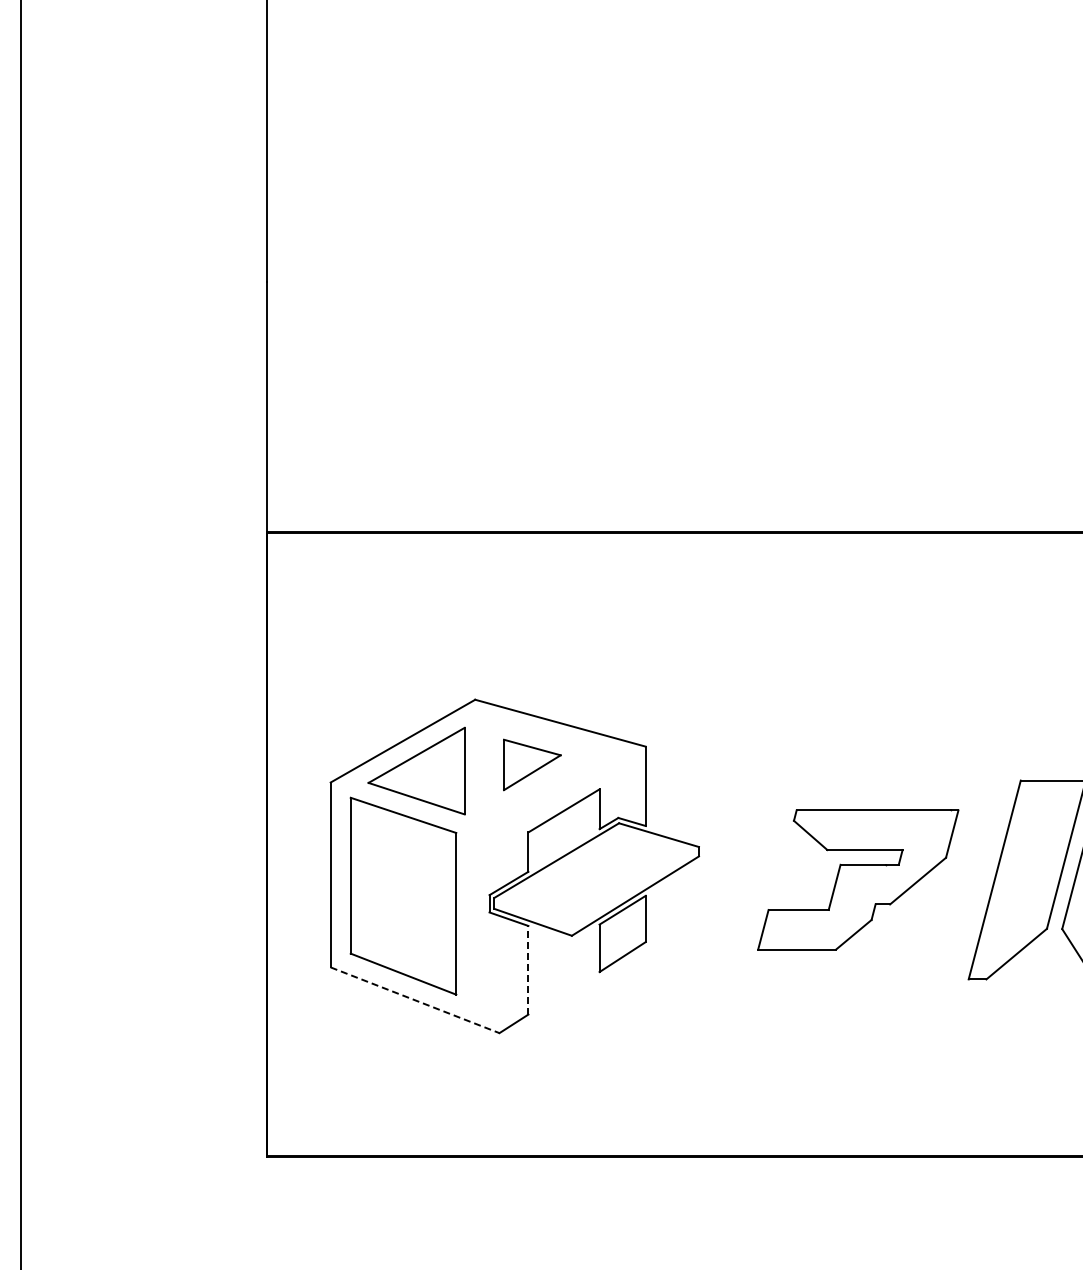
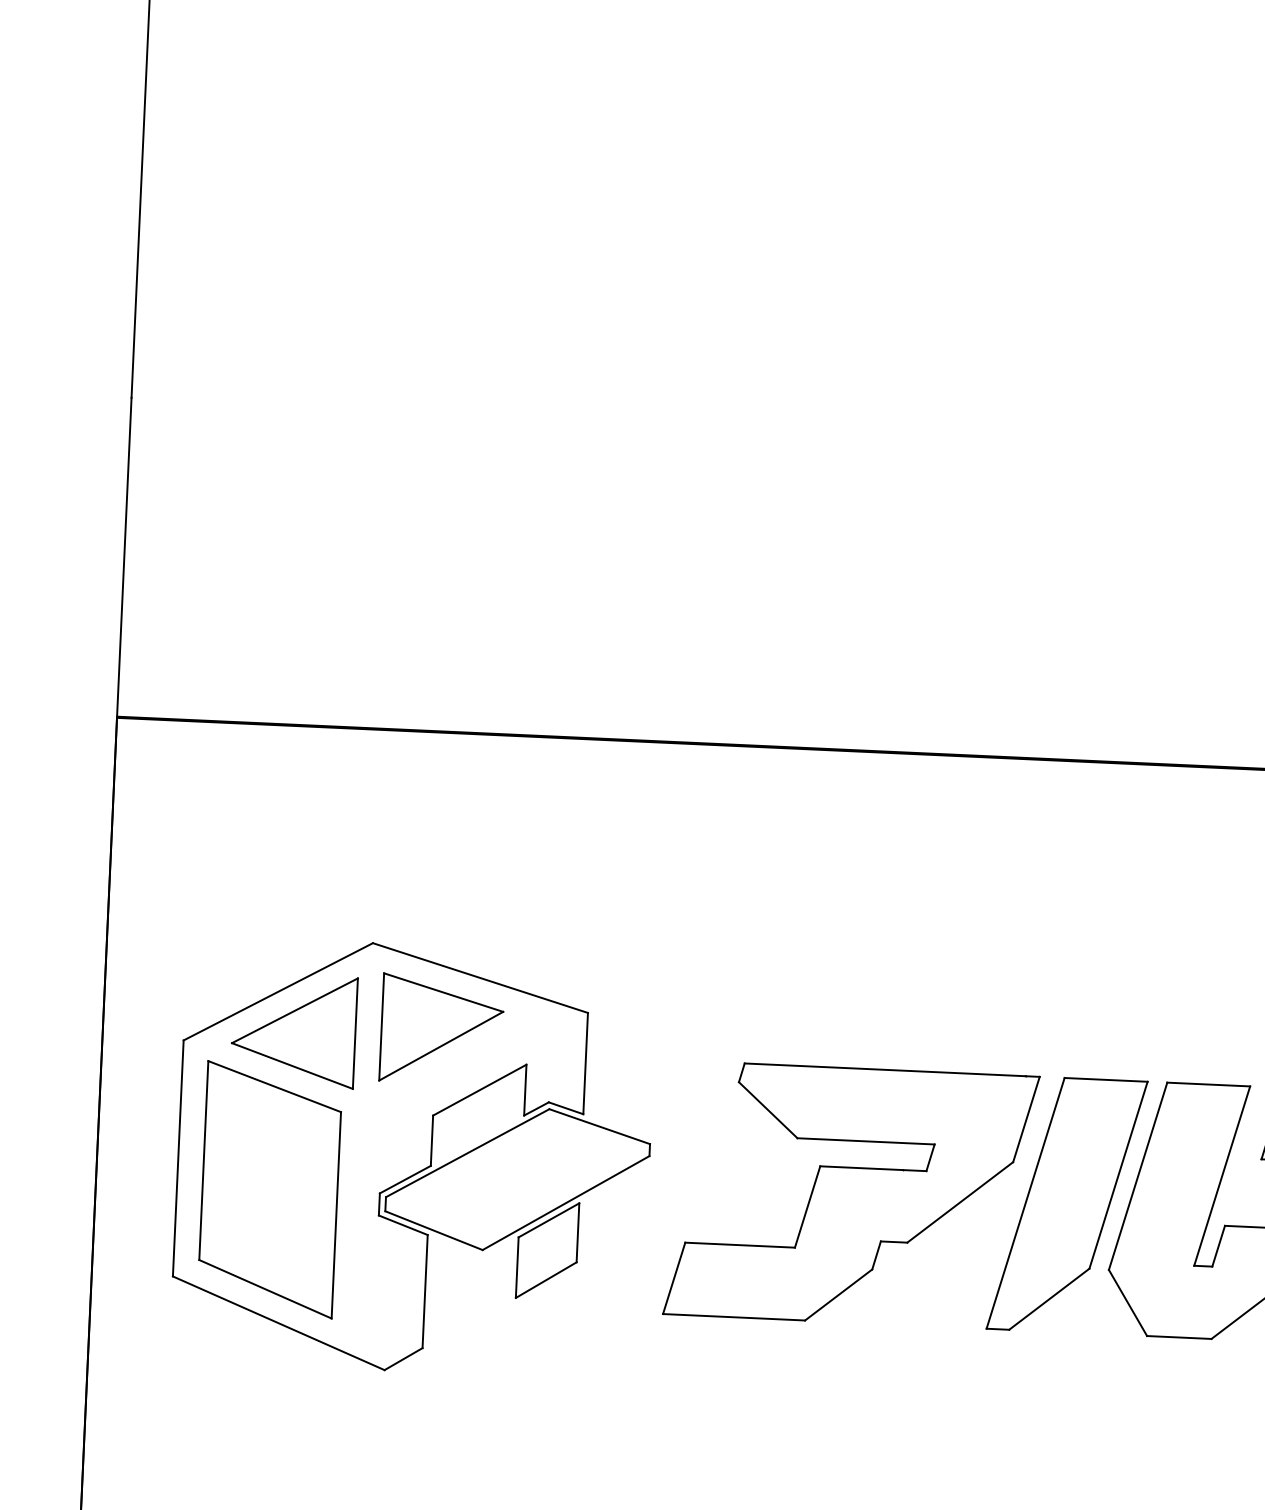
part: (532, 764) -> (442, 1029), size x1.67
part: (858, 879) -> (851, 1194), size x1.43
line: (528, 969) -> (425, 1290), dashed -> solid
line: (415, 1000) -> (279, 1323), dashed -> solid

